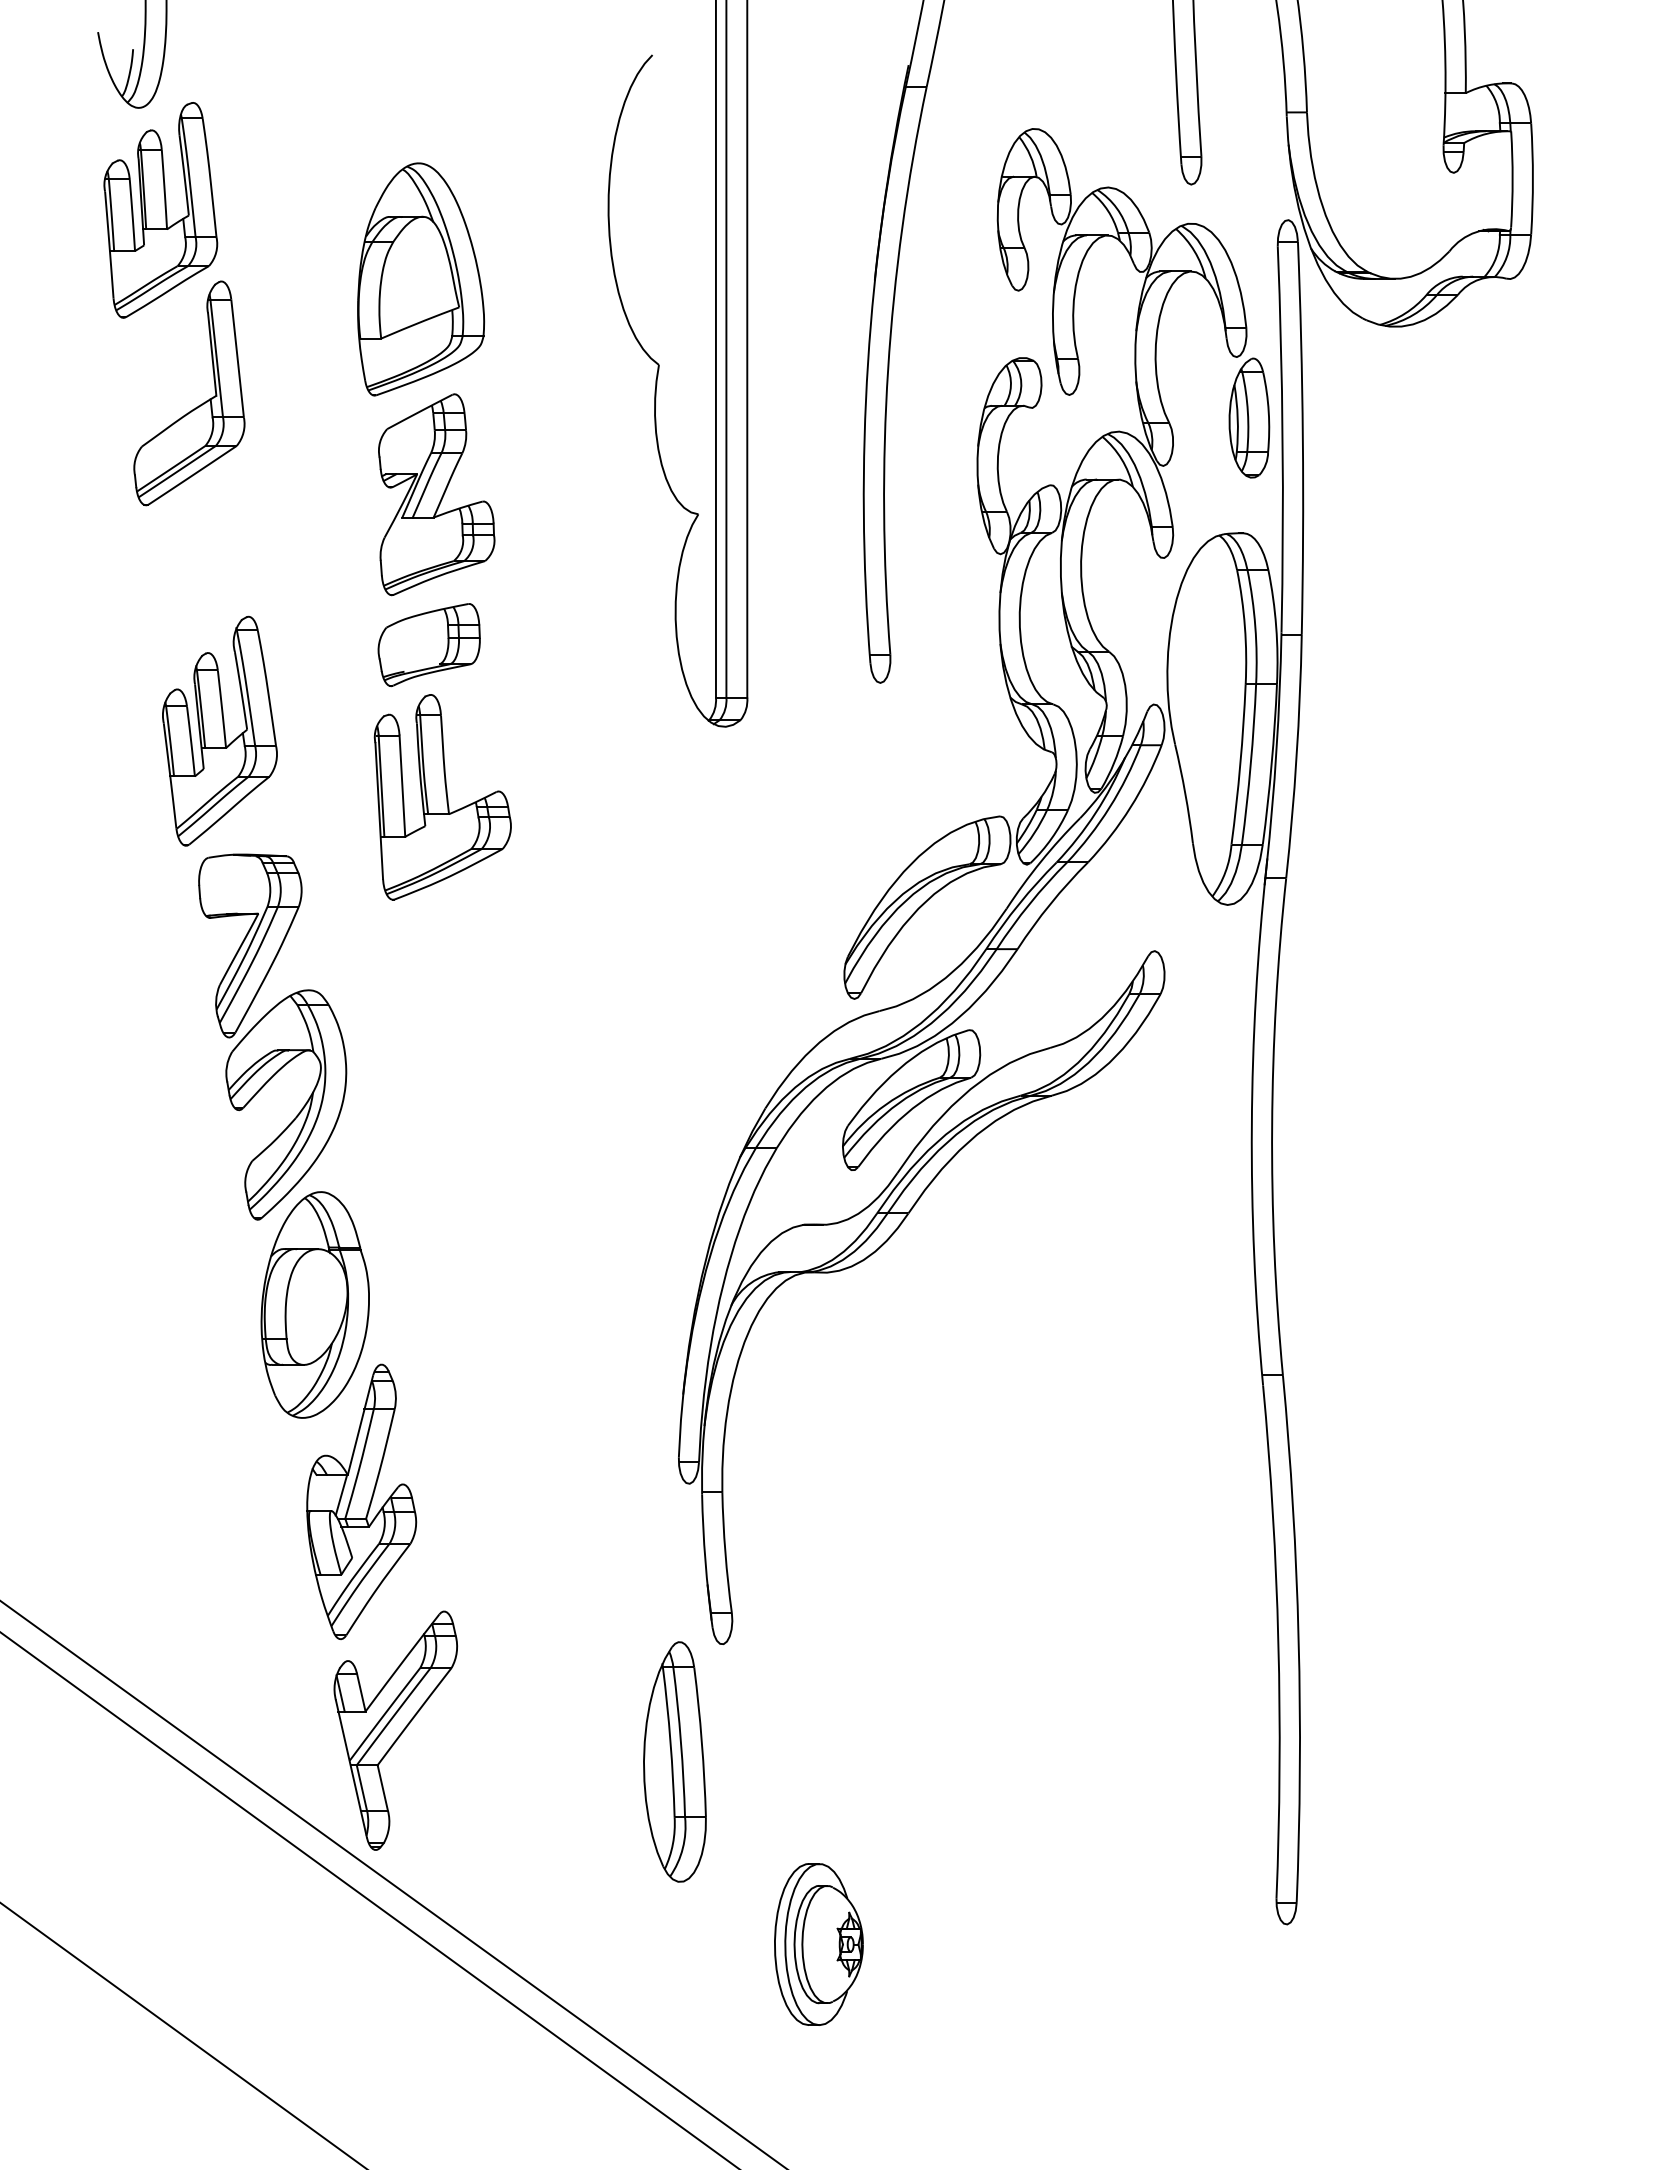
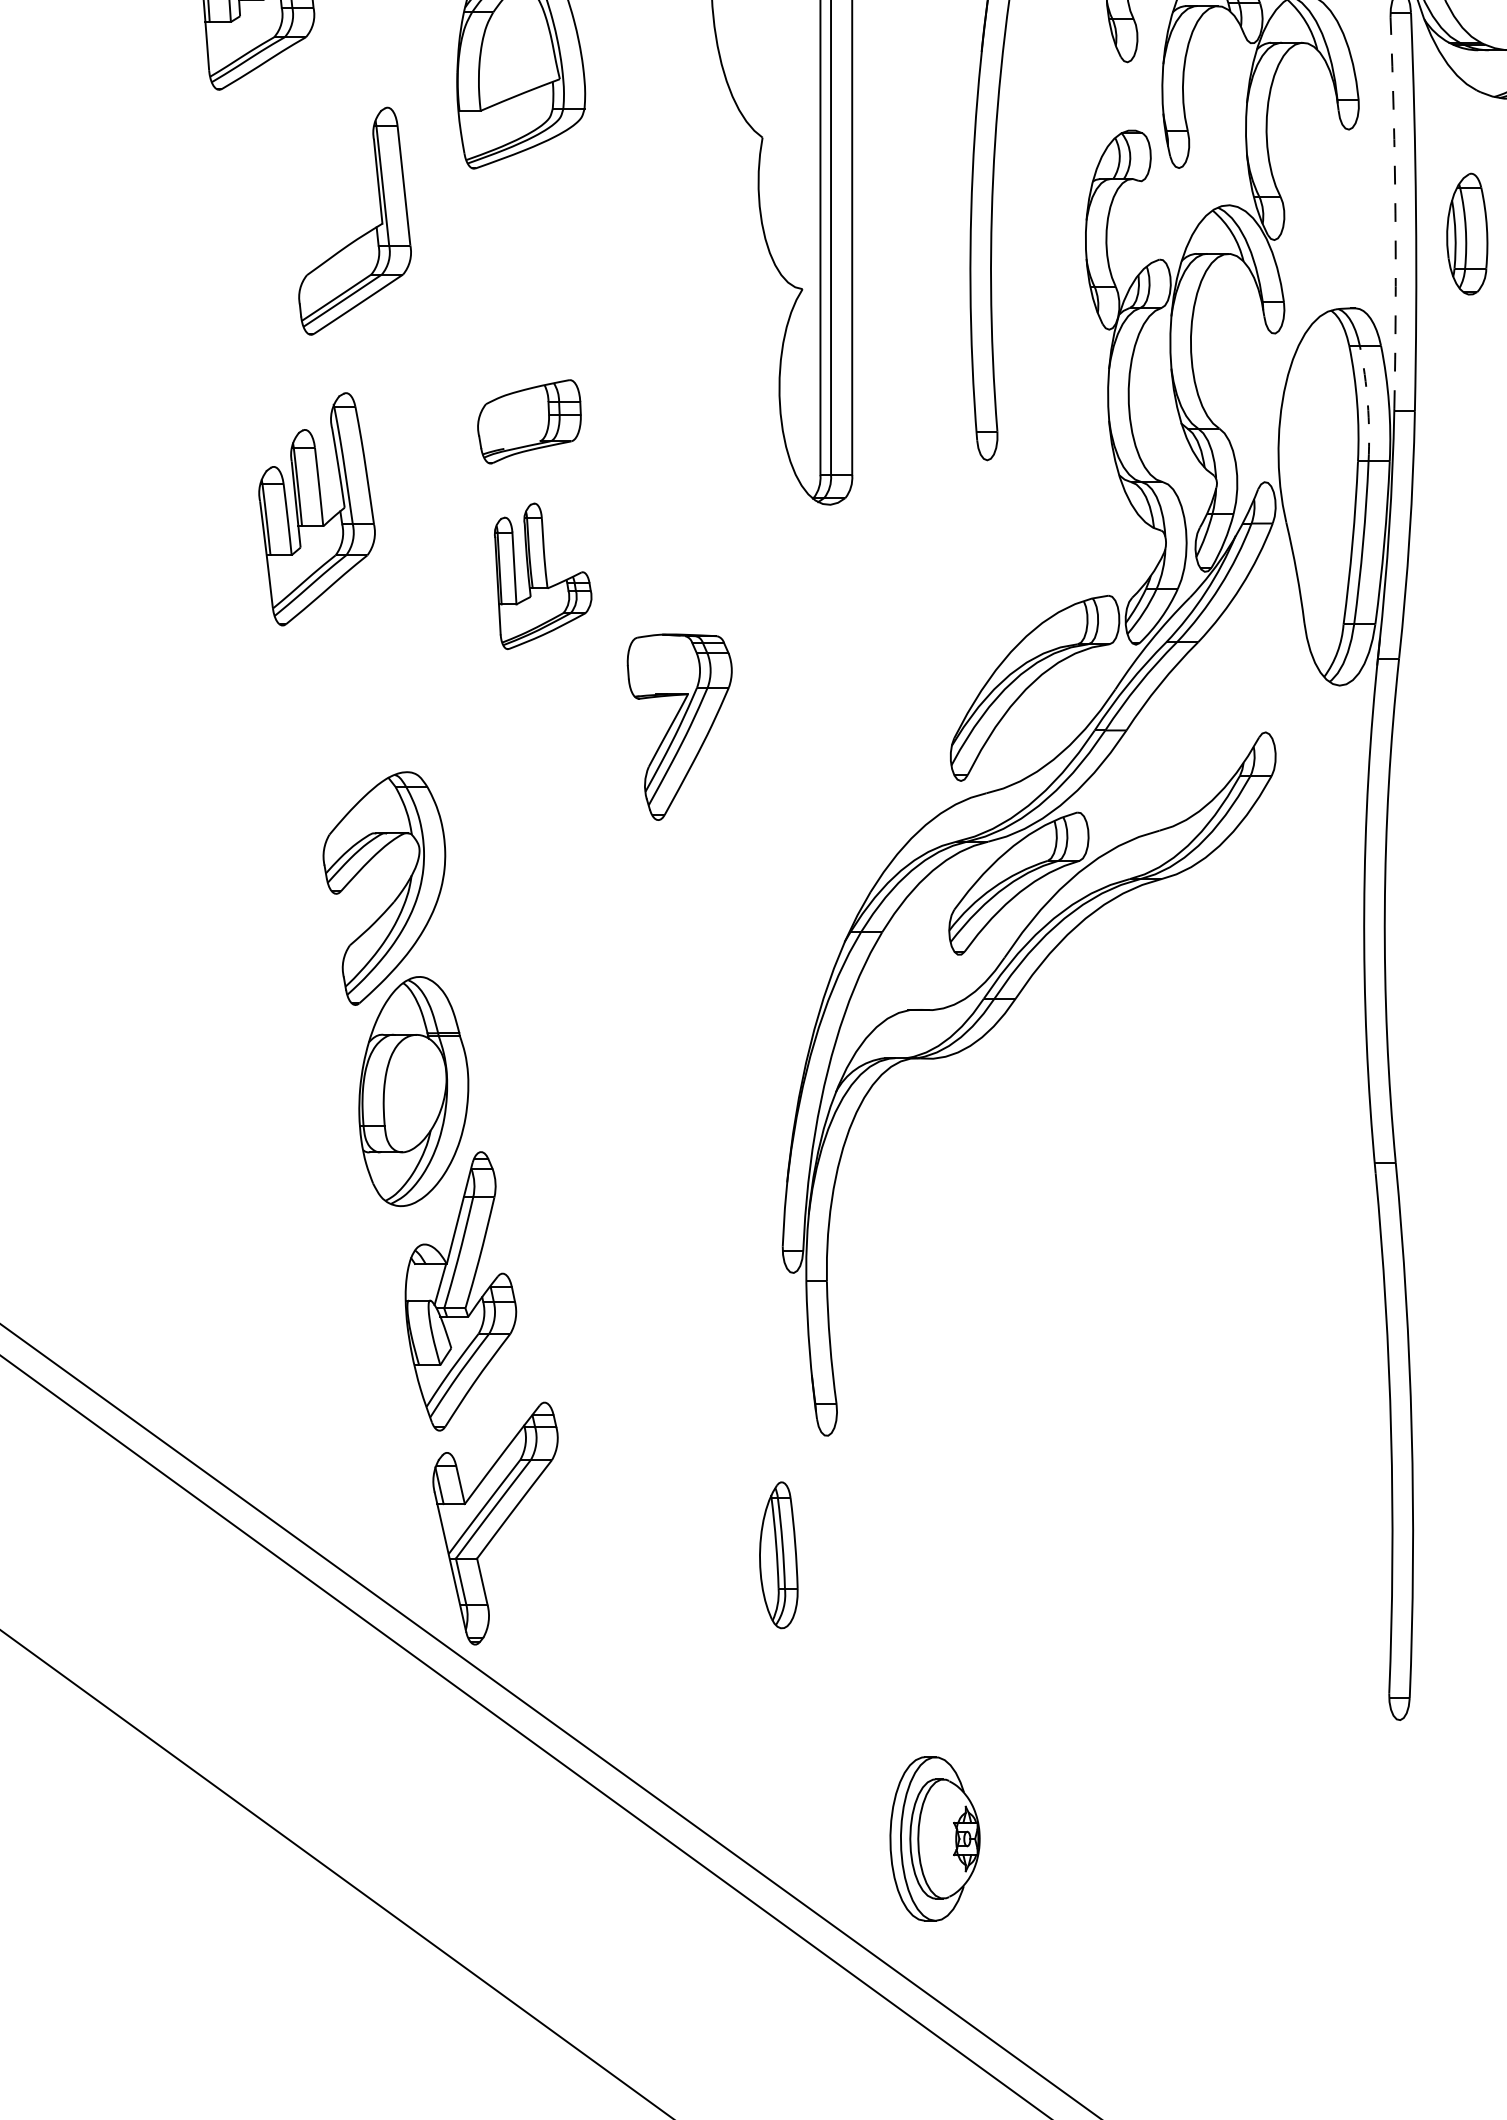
part: (198, 405) -> (364, 233), moved
part: (1249, 417) -> (1467, 233), moved
arc: (1282, 439) -> (1395, 213), solid -> dashed
part: (436, 494) -> (536, 269), removed
arc: (1255, 626) -> (1367, 403), solid -> dashed
part: (442, 797) -> (542, 576), size x0.7
part: (250, 945) -> (679, 726), moved
part: (674, 1761) -> (778, 1554), size x0.6
part: (818, 1944) -> (934, 1838), moved

